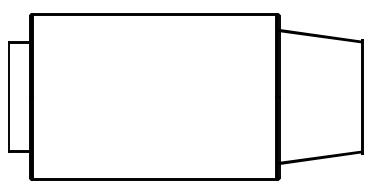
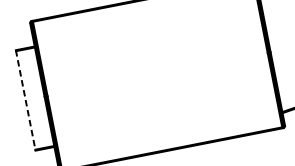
line: (9, 97) -> (25, 100), solid -> dashed

